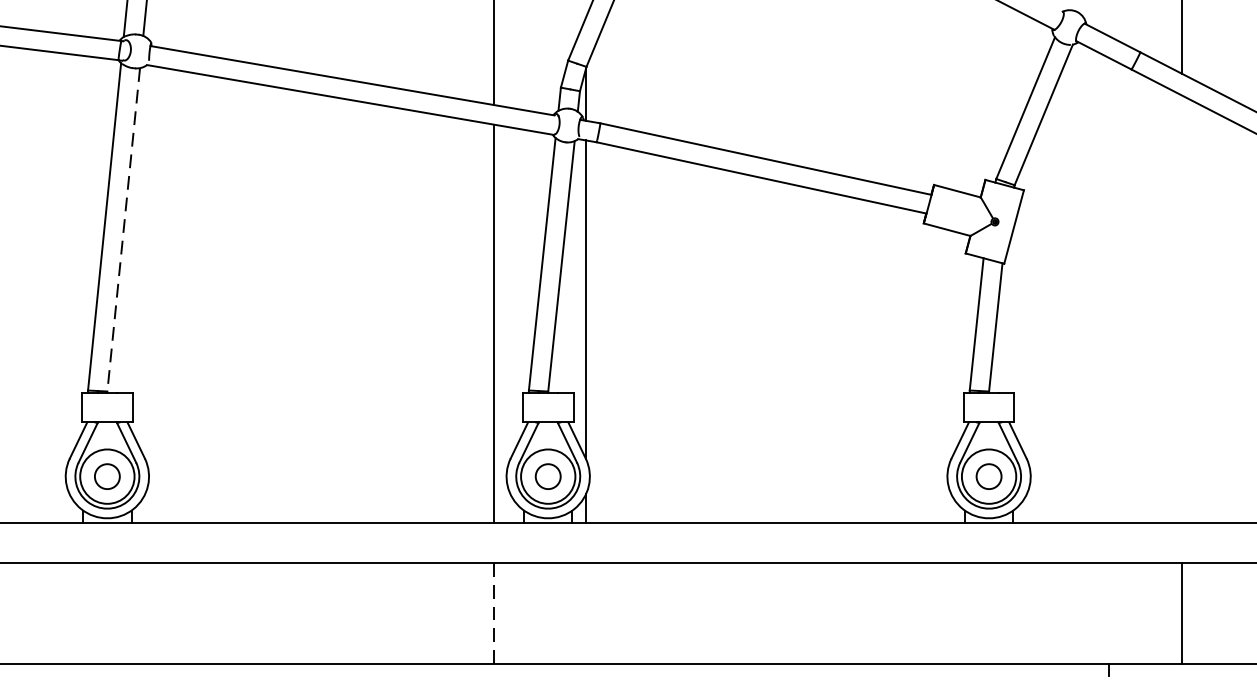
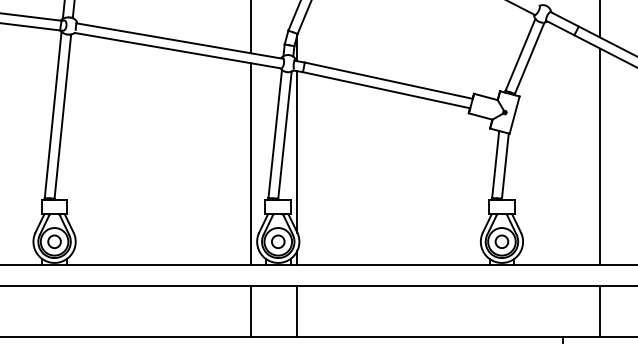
line: (122, 231) -> (62, 117), dashed -> solid
line: (1183, 308) -> (600, 156), added
line: (493, 612) -> (250, 310), dashed -> solid
line: (586, 612) -> (297, 310), added

